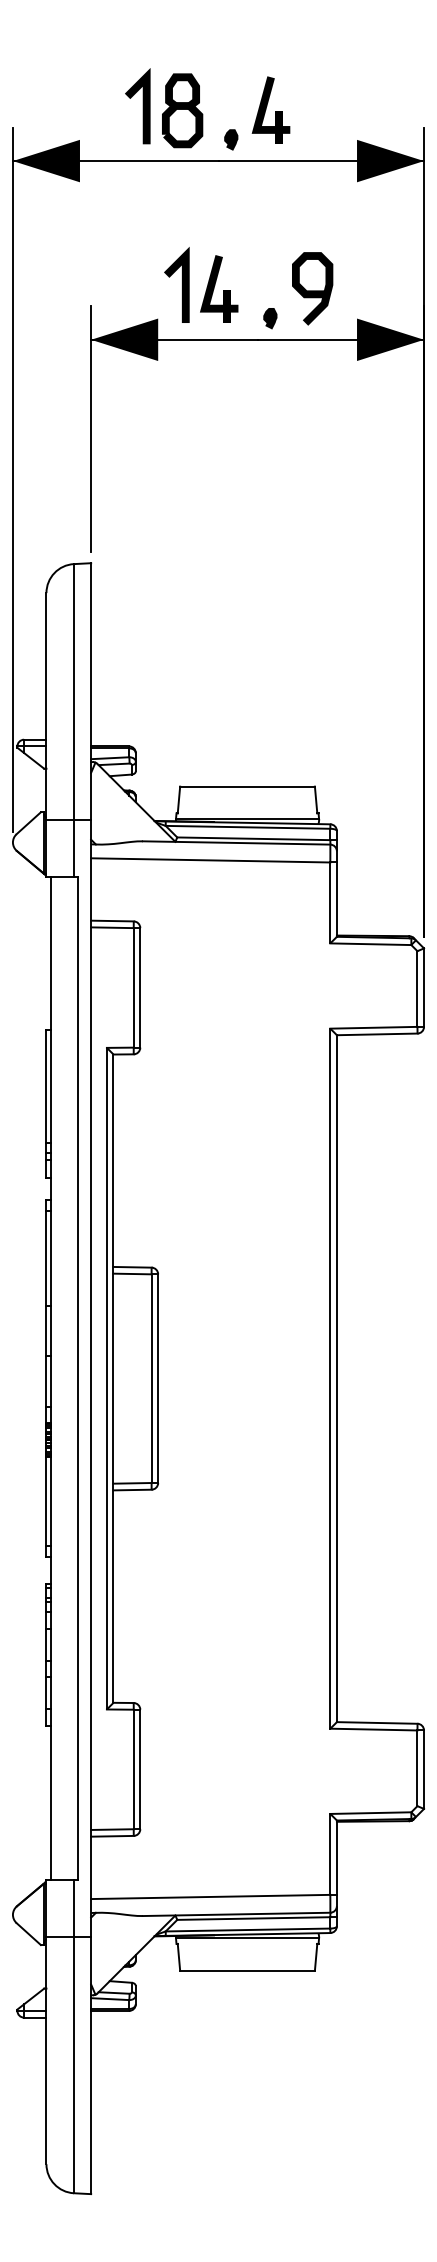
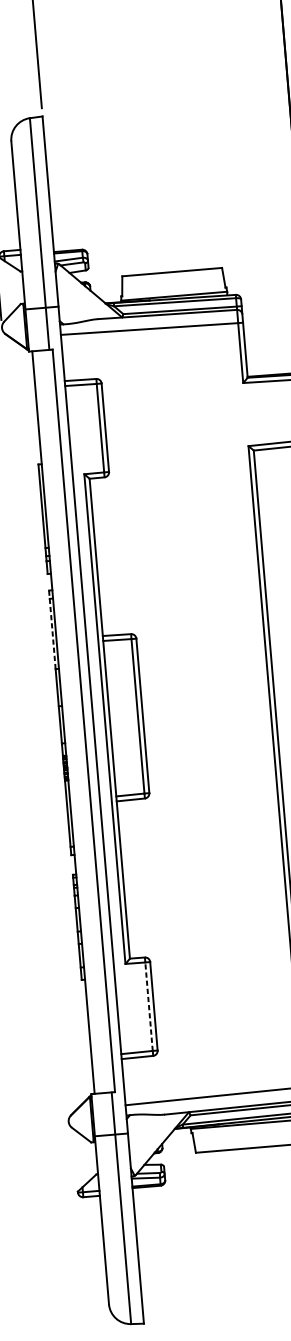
line: (46, 1252) -> (52, 629), solid -> dashed
line: (133, 1769) -> (148, 1006), solid -> dashed

